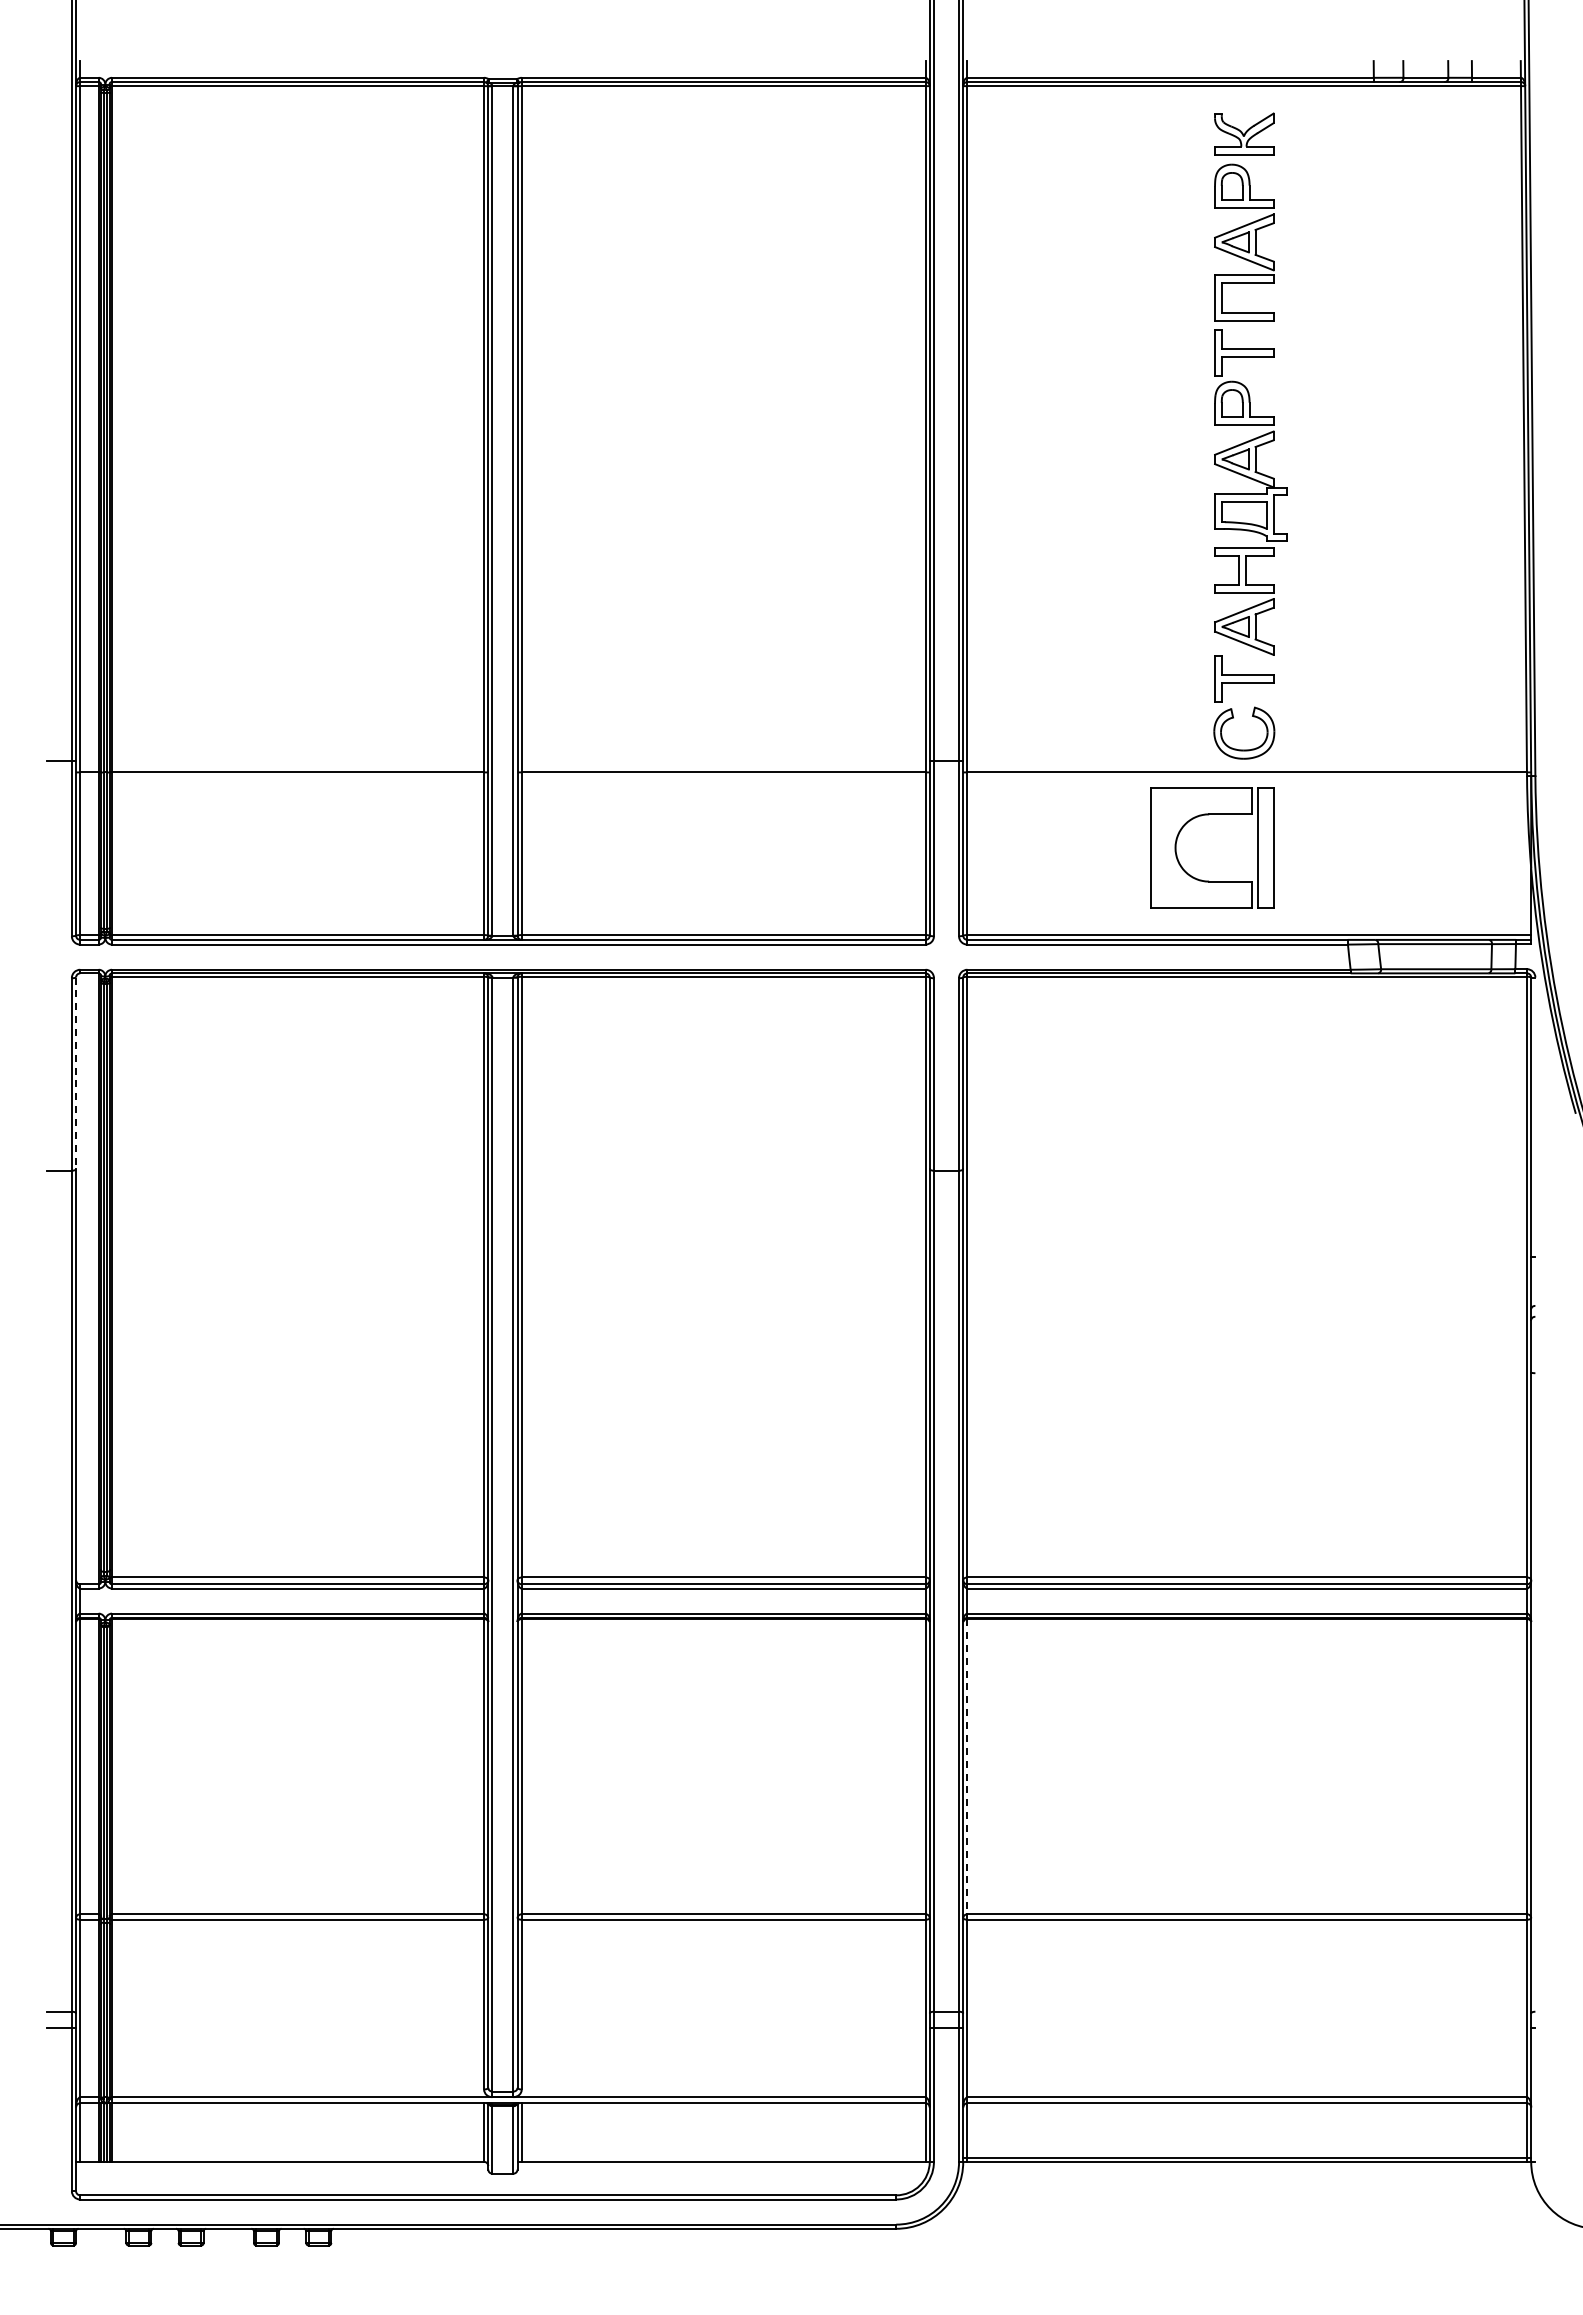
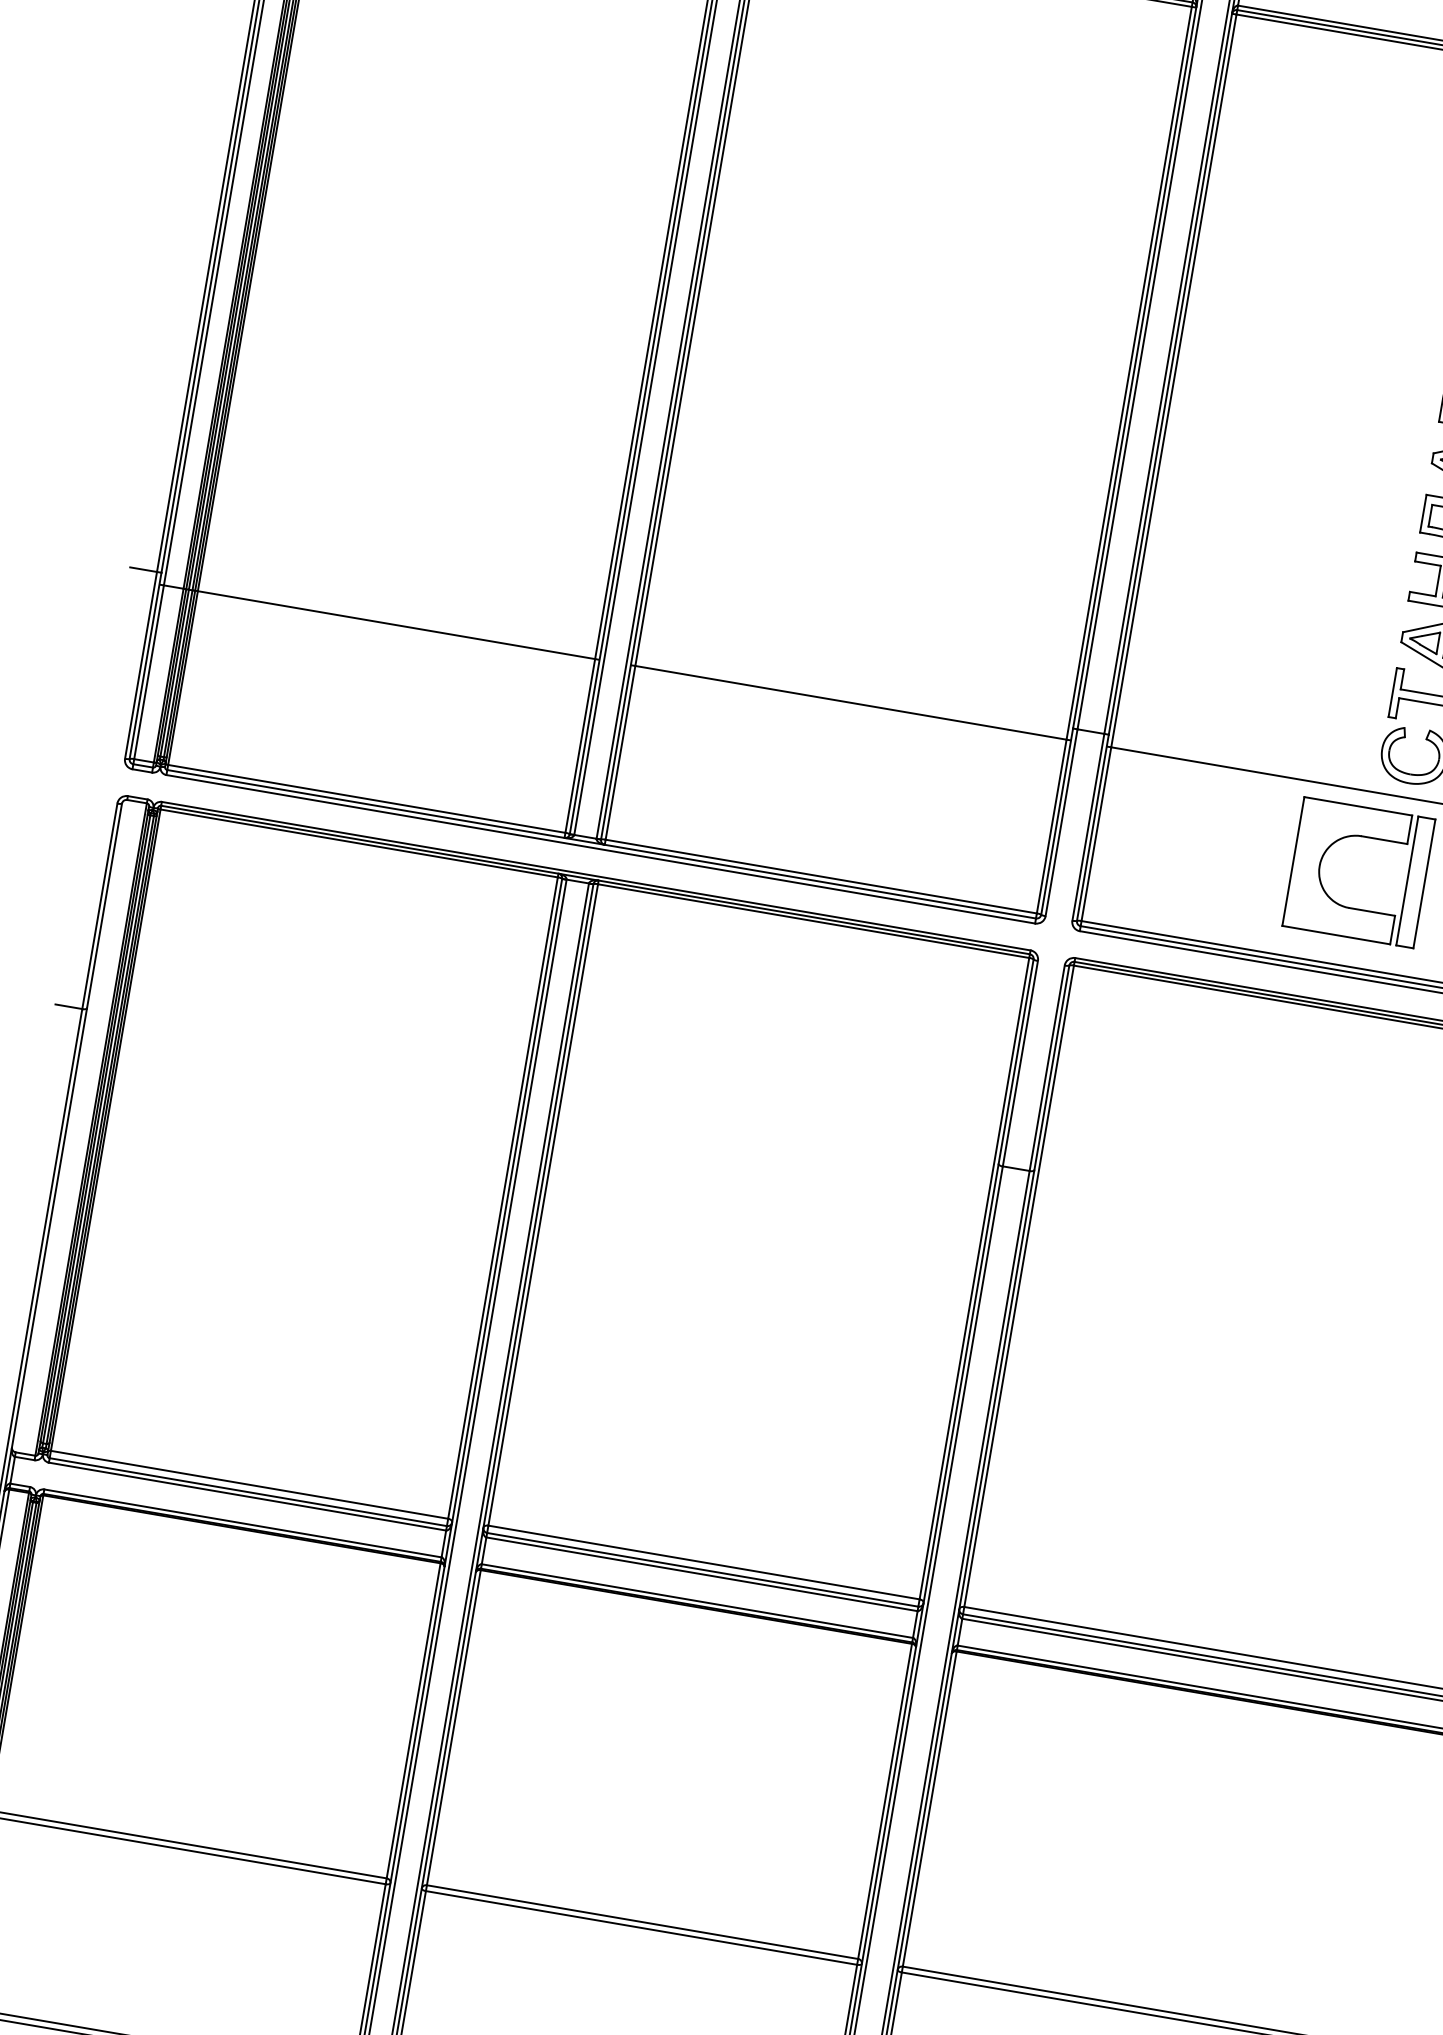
line: (76, 1073) -> (104, 906), dashed -> solid
line: (967, 1766) -> (929, 1808), dashed -> solid

